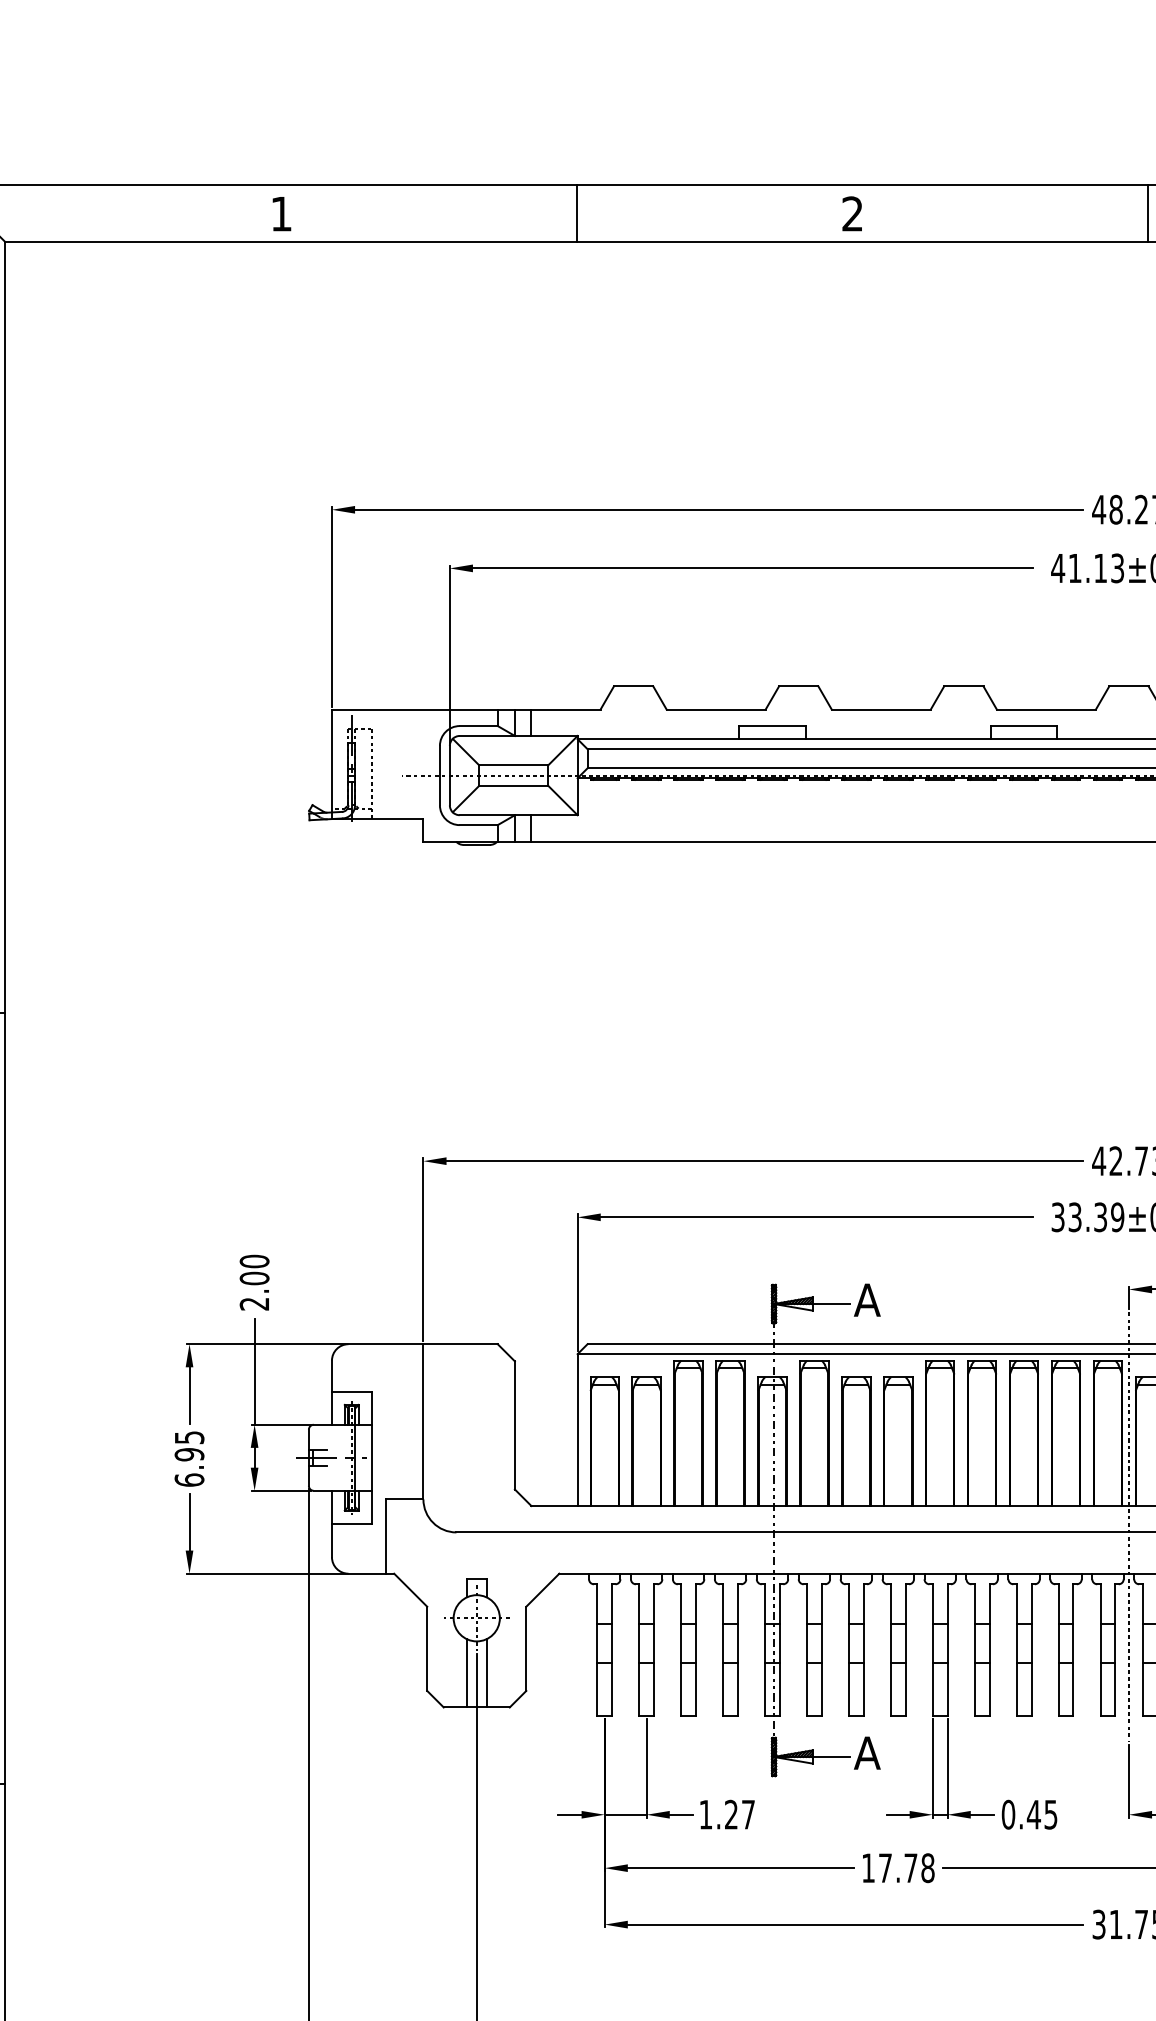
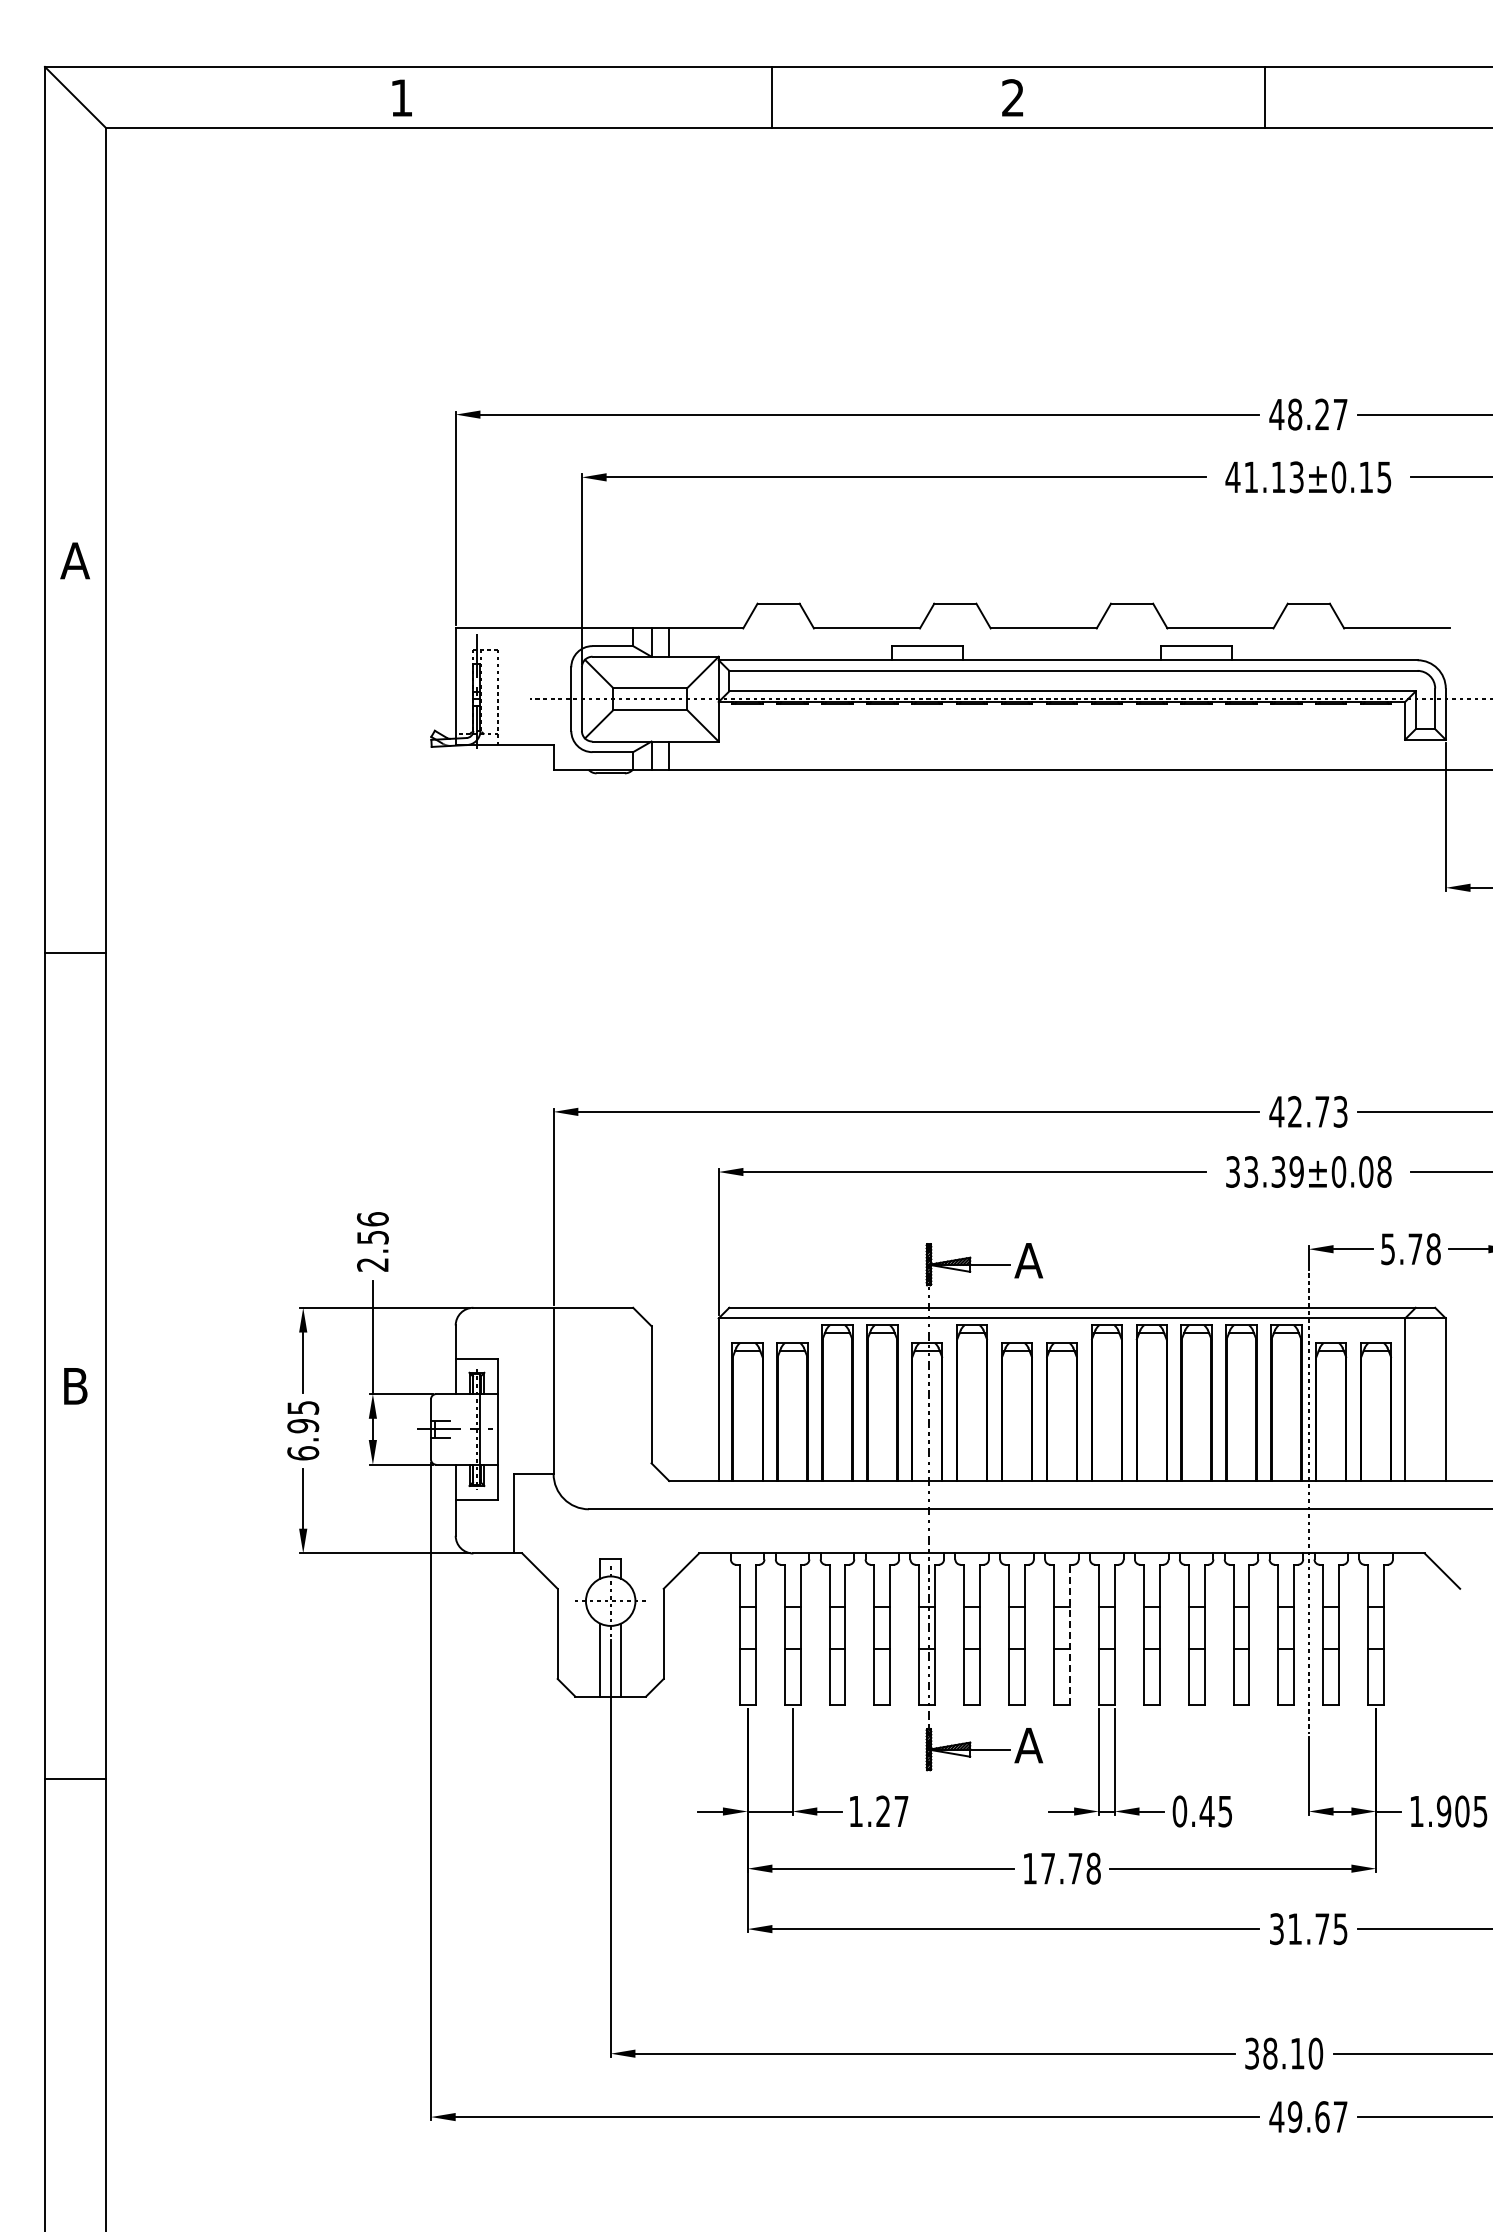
line: (576, 213) -> (771, 97), moved
line: (1147, 213) -> (1264, 97), moved
text: (254, 1270) -> (372, 1228), 2.00 -> 2.56
line: (905, 1649) -> (1069, 1634), solid -> dashed

